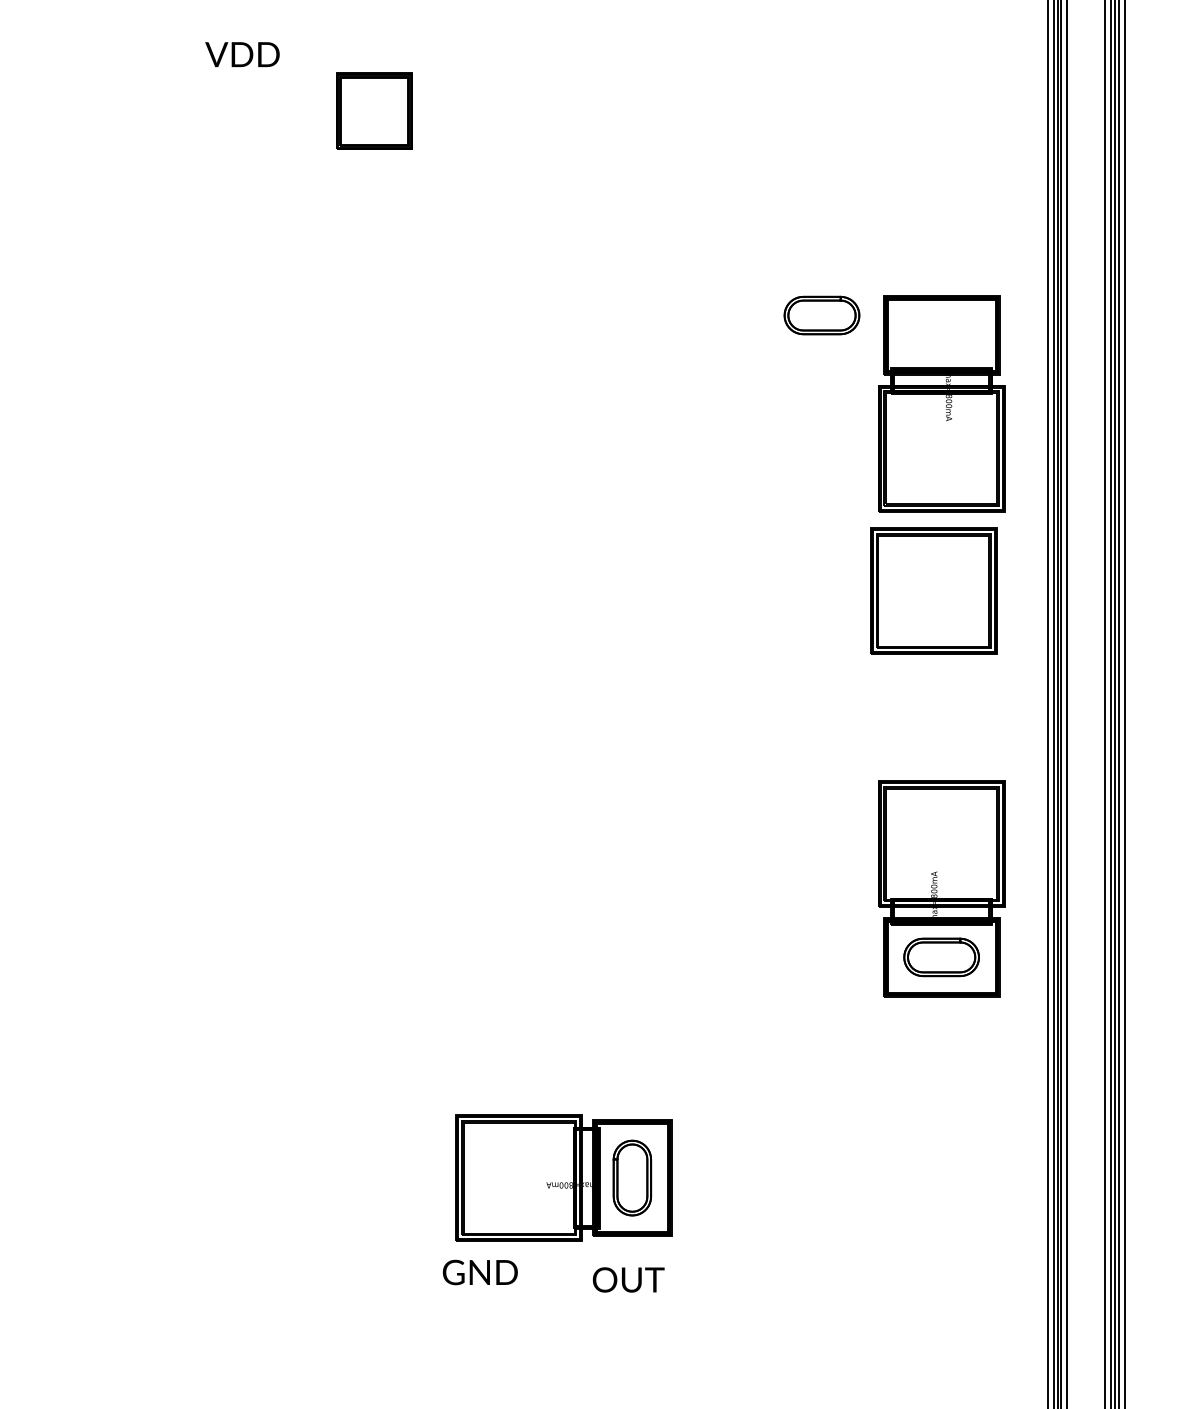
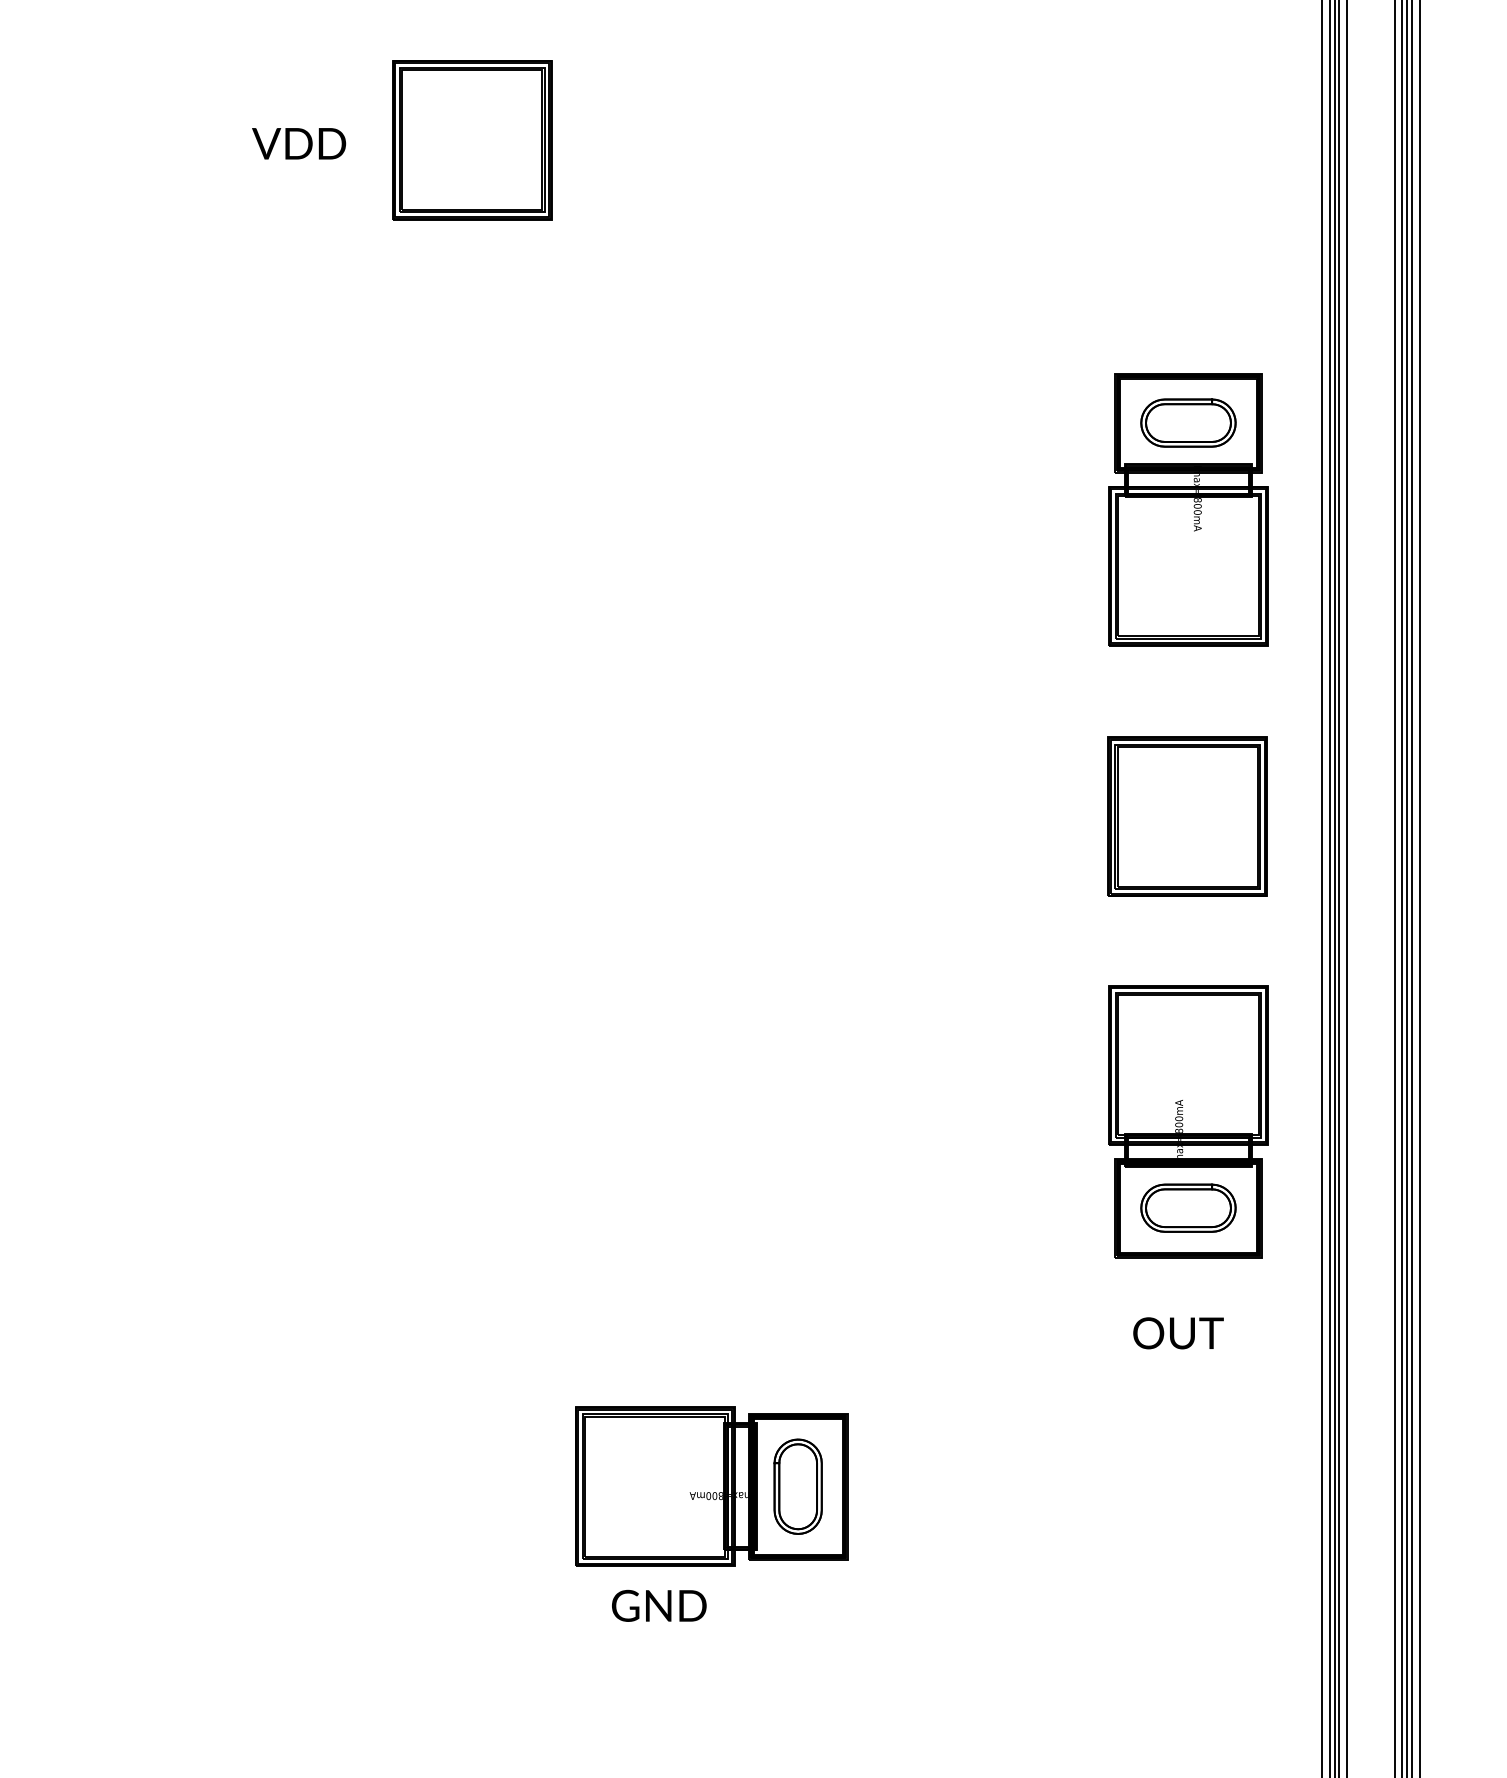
text: (242, 54) -> (299, 143), moved
part: (374, 111) -> (472, 140), size x1.67
part: (822, 315) -> (1188, 422), moved
part: (933, 590) -> (1187, 816), moved
text: (480, 1272) -> (659, 1605), moved
text: (628, 1280) -> (1178, 1333), moved

